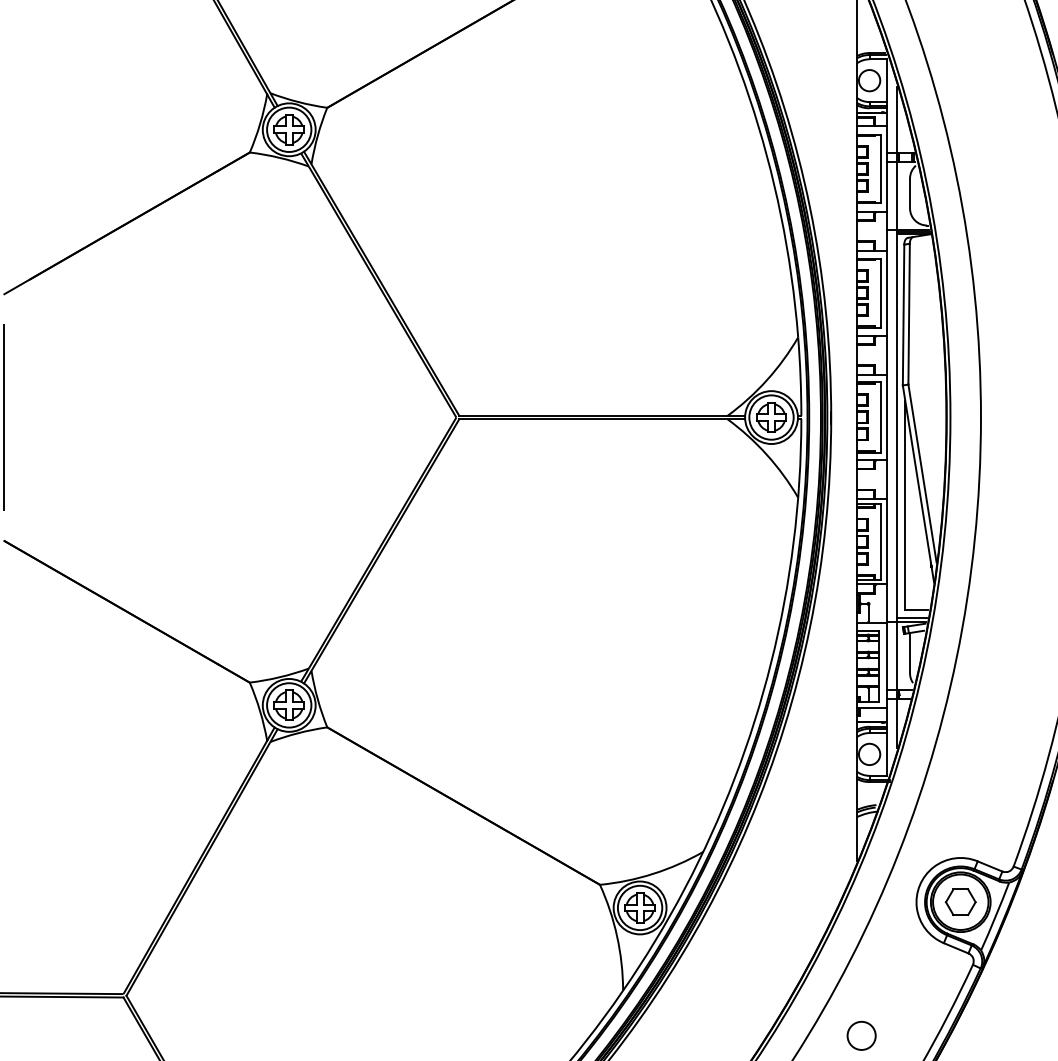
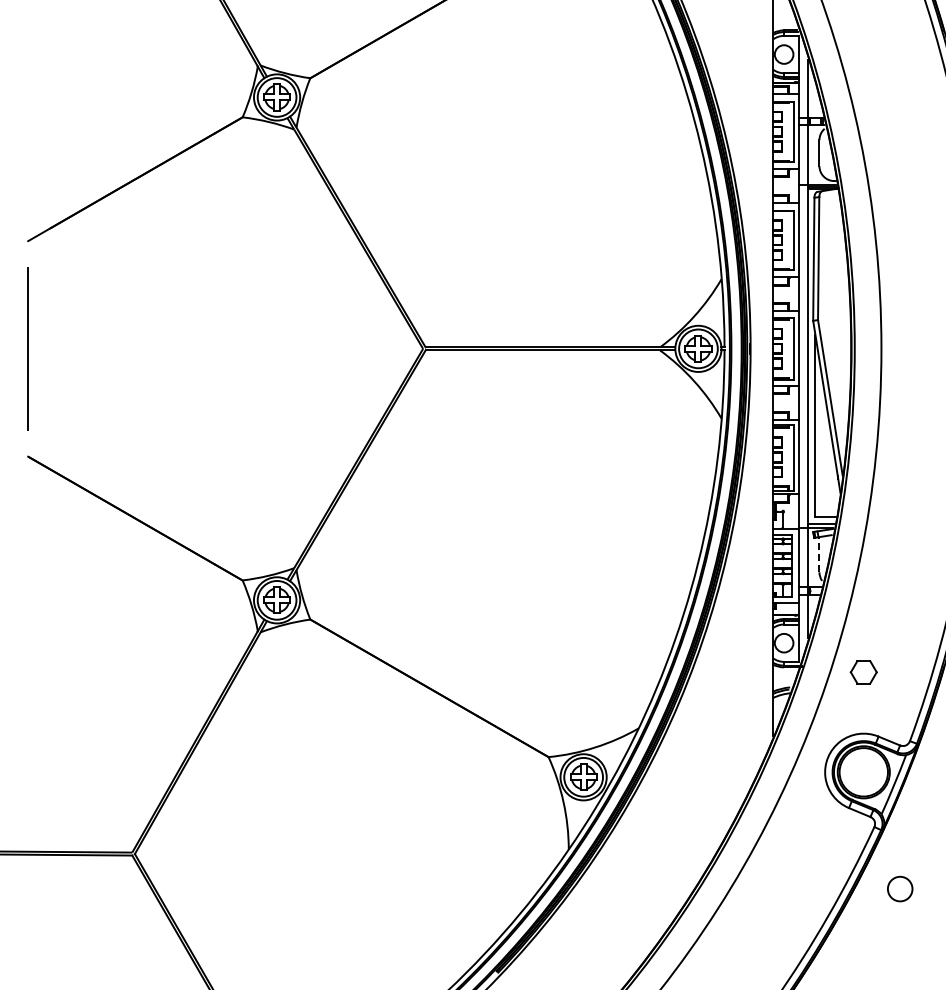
line: (910, 652) -> (819, 554), solid -> dashed
part: (960, 902) -> (863, 672), moved
circle: (861, 1035) -> (900, 888), moved

